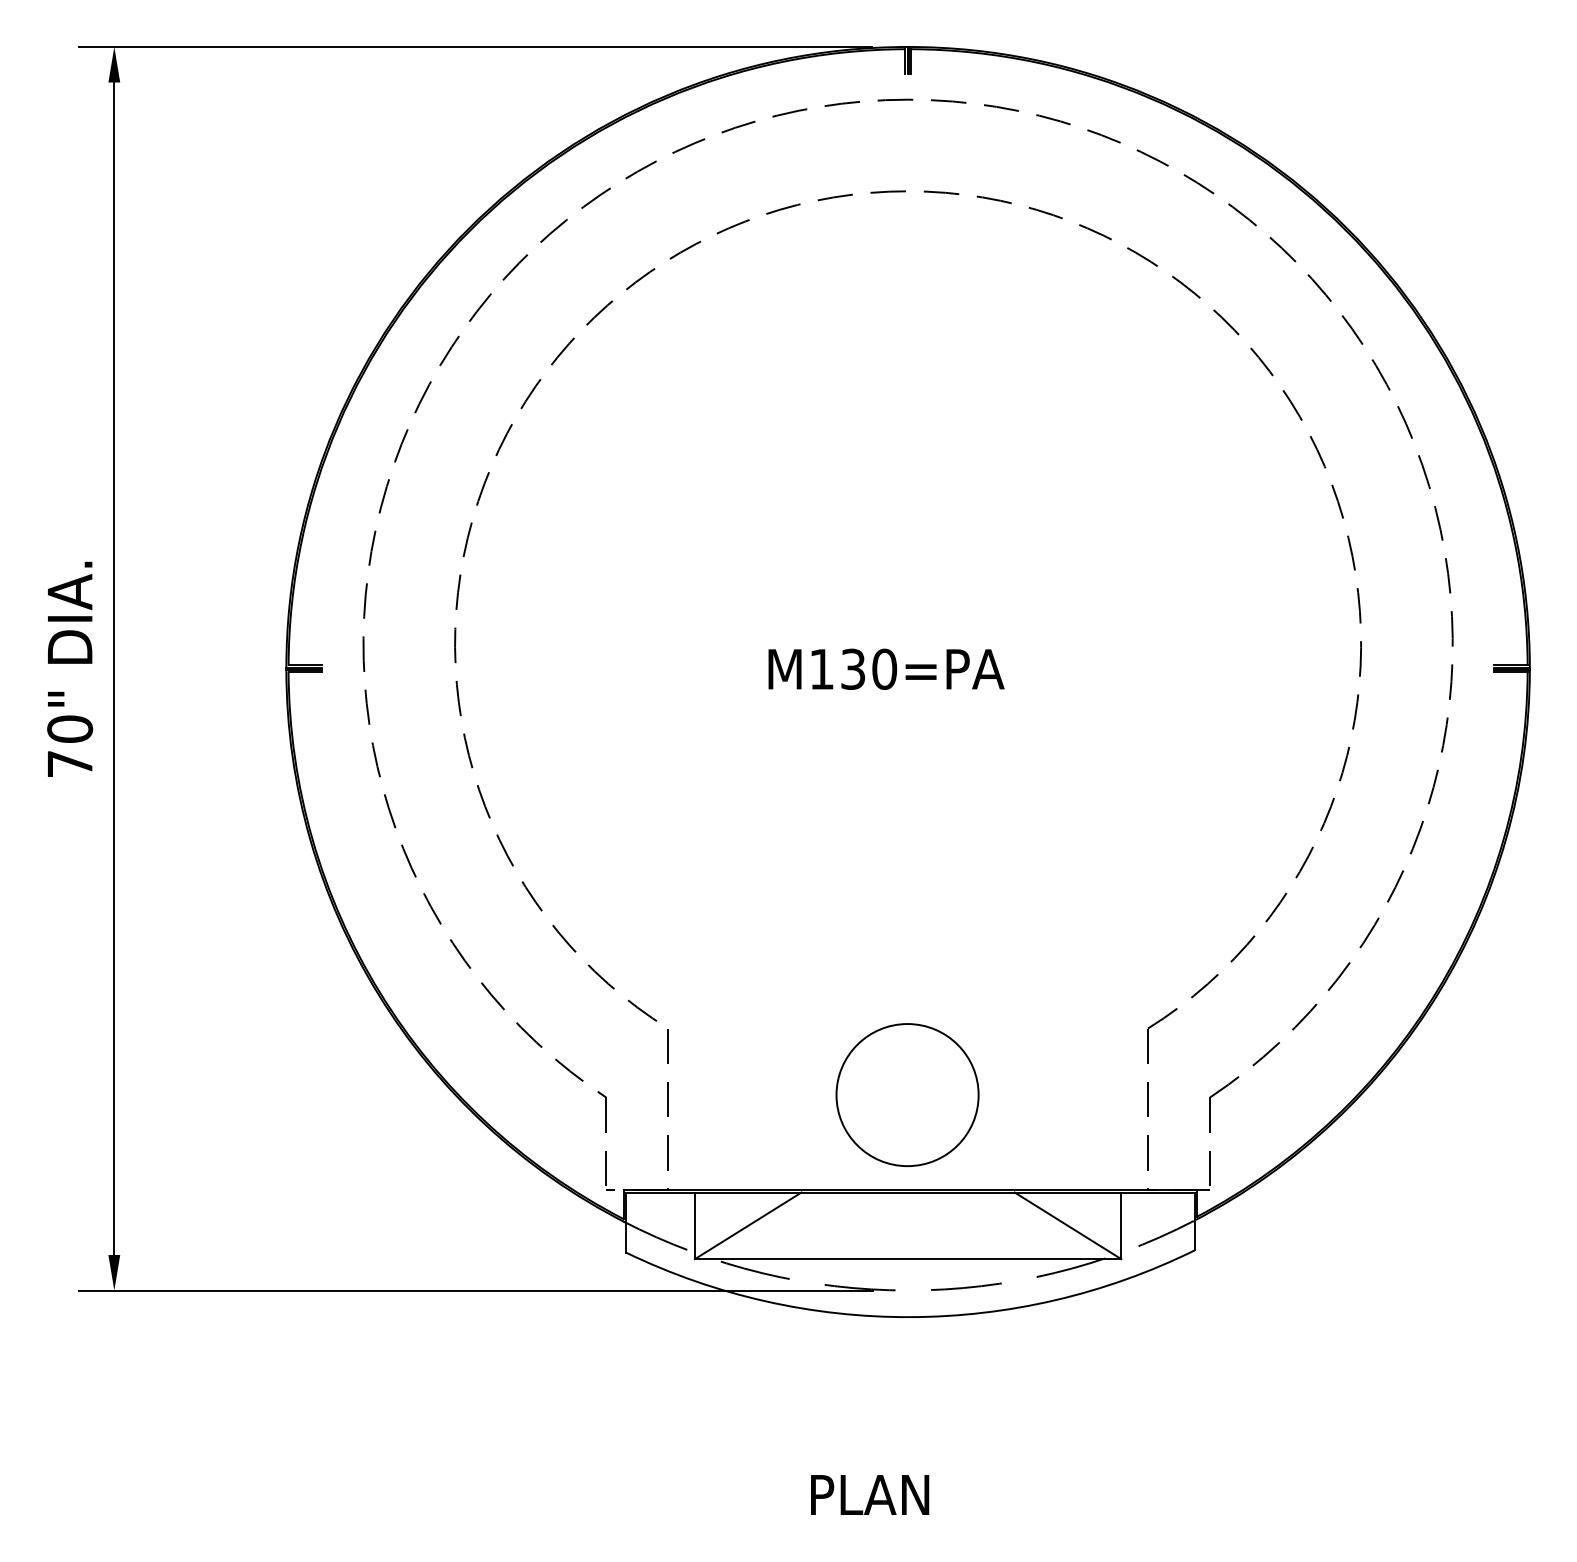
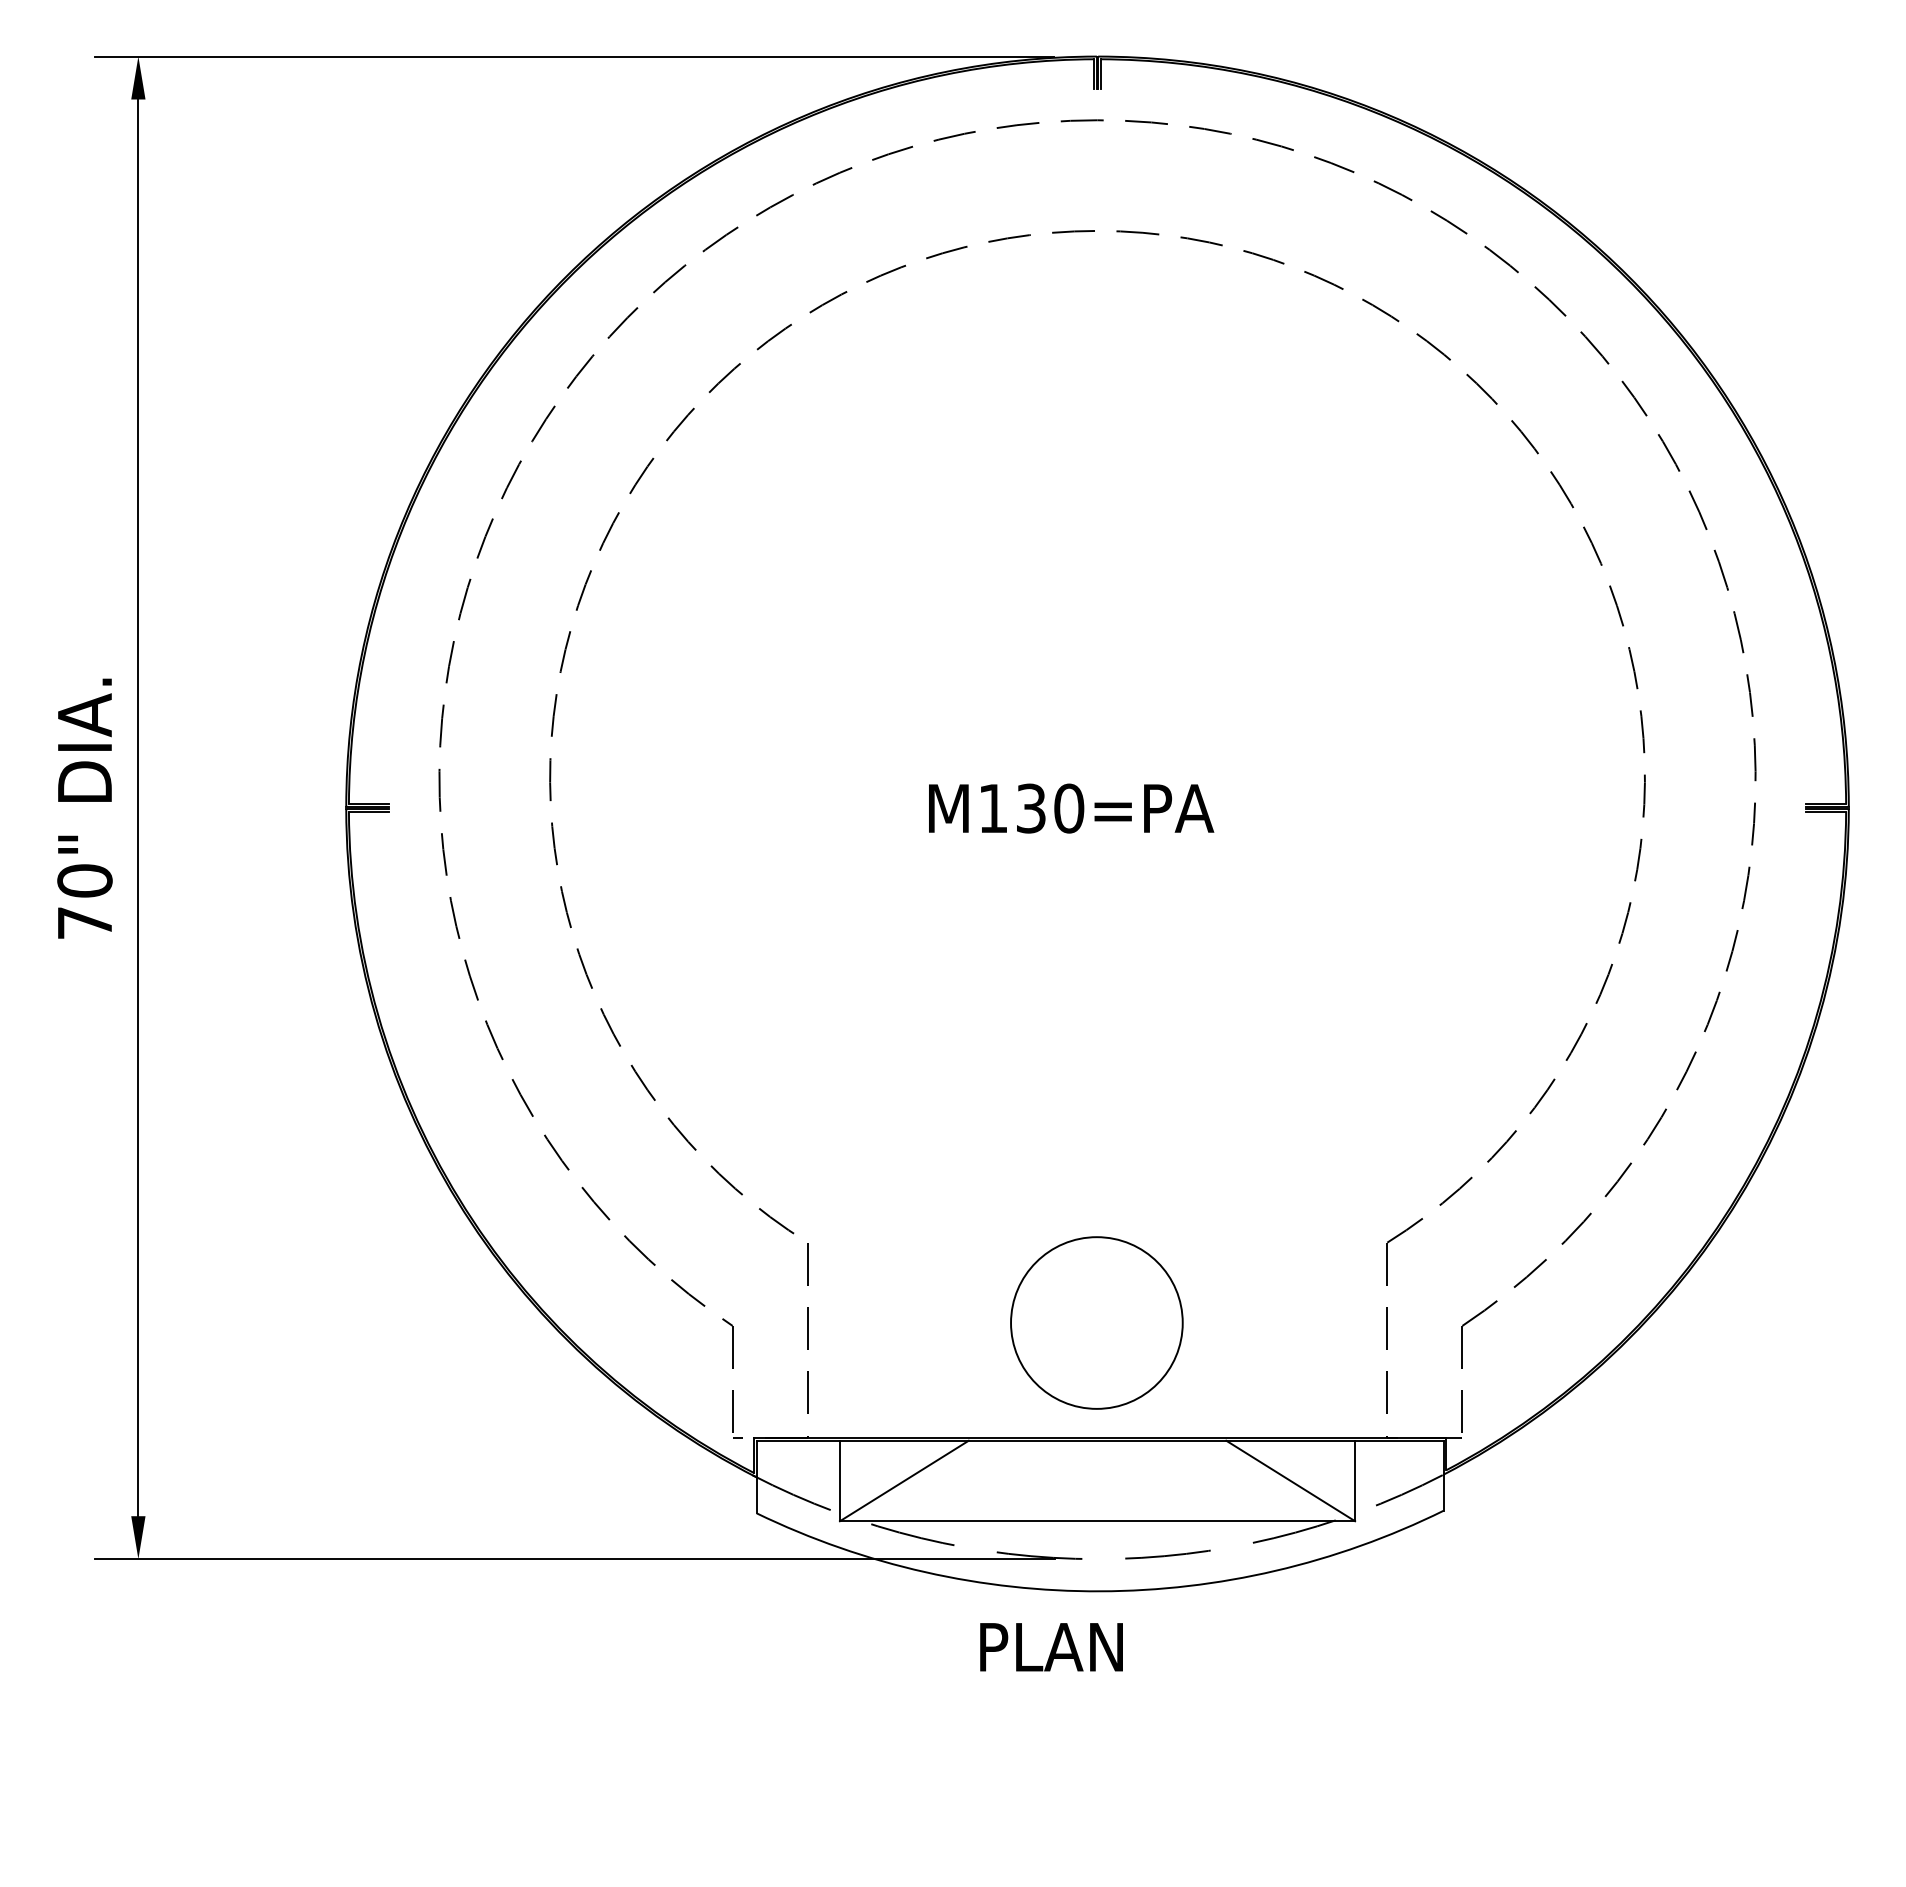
text: (870, 1495) -> (1051, 1647), moved

